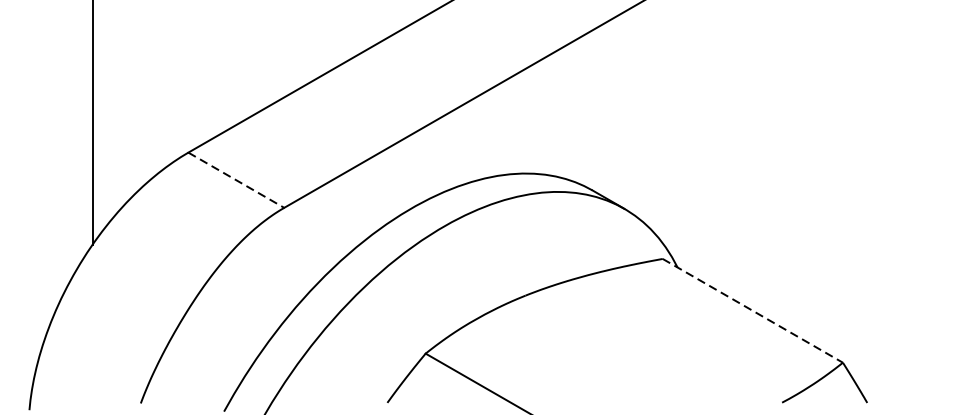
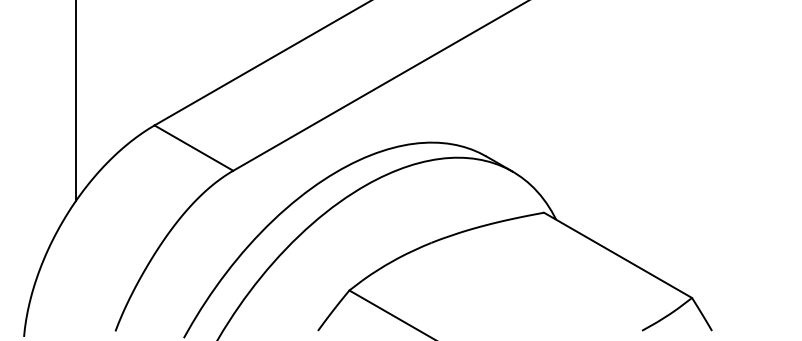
line: (237, 180) -> (194, 148), dashed -> solid
line: (753, 311) -> (618, 255), dashed -> solid

